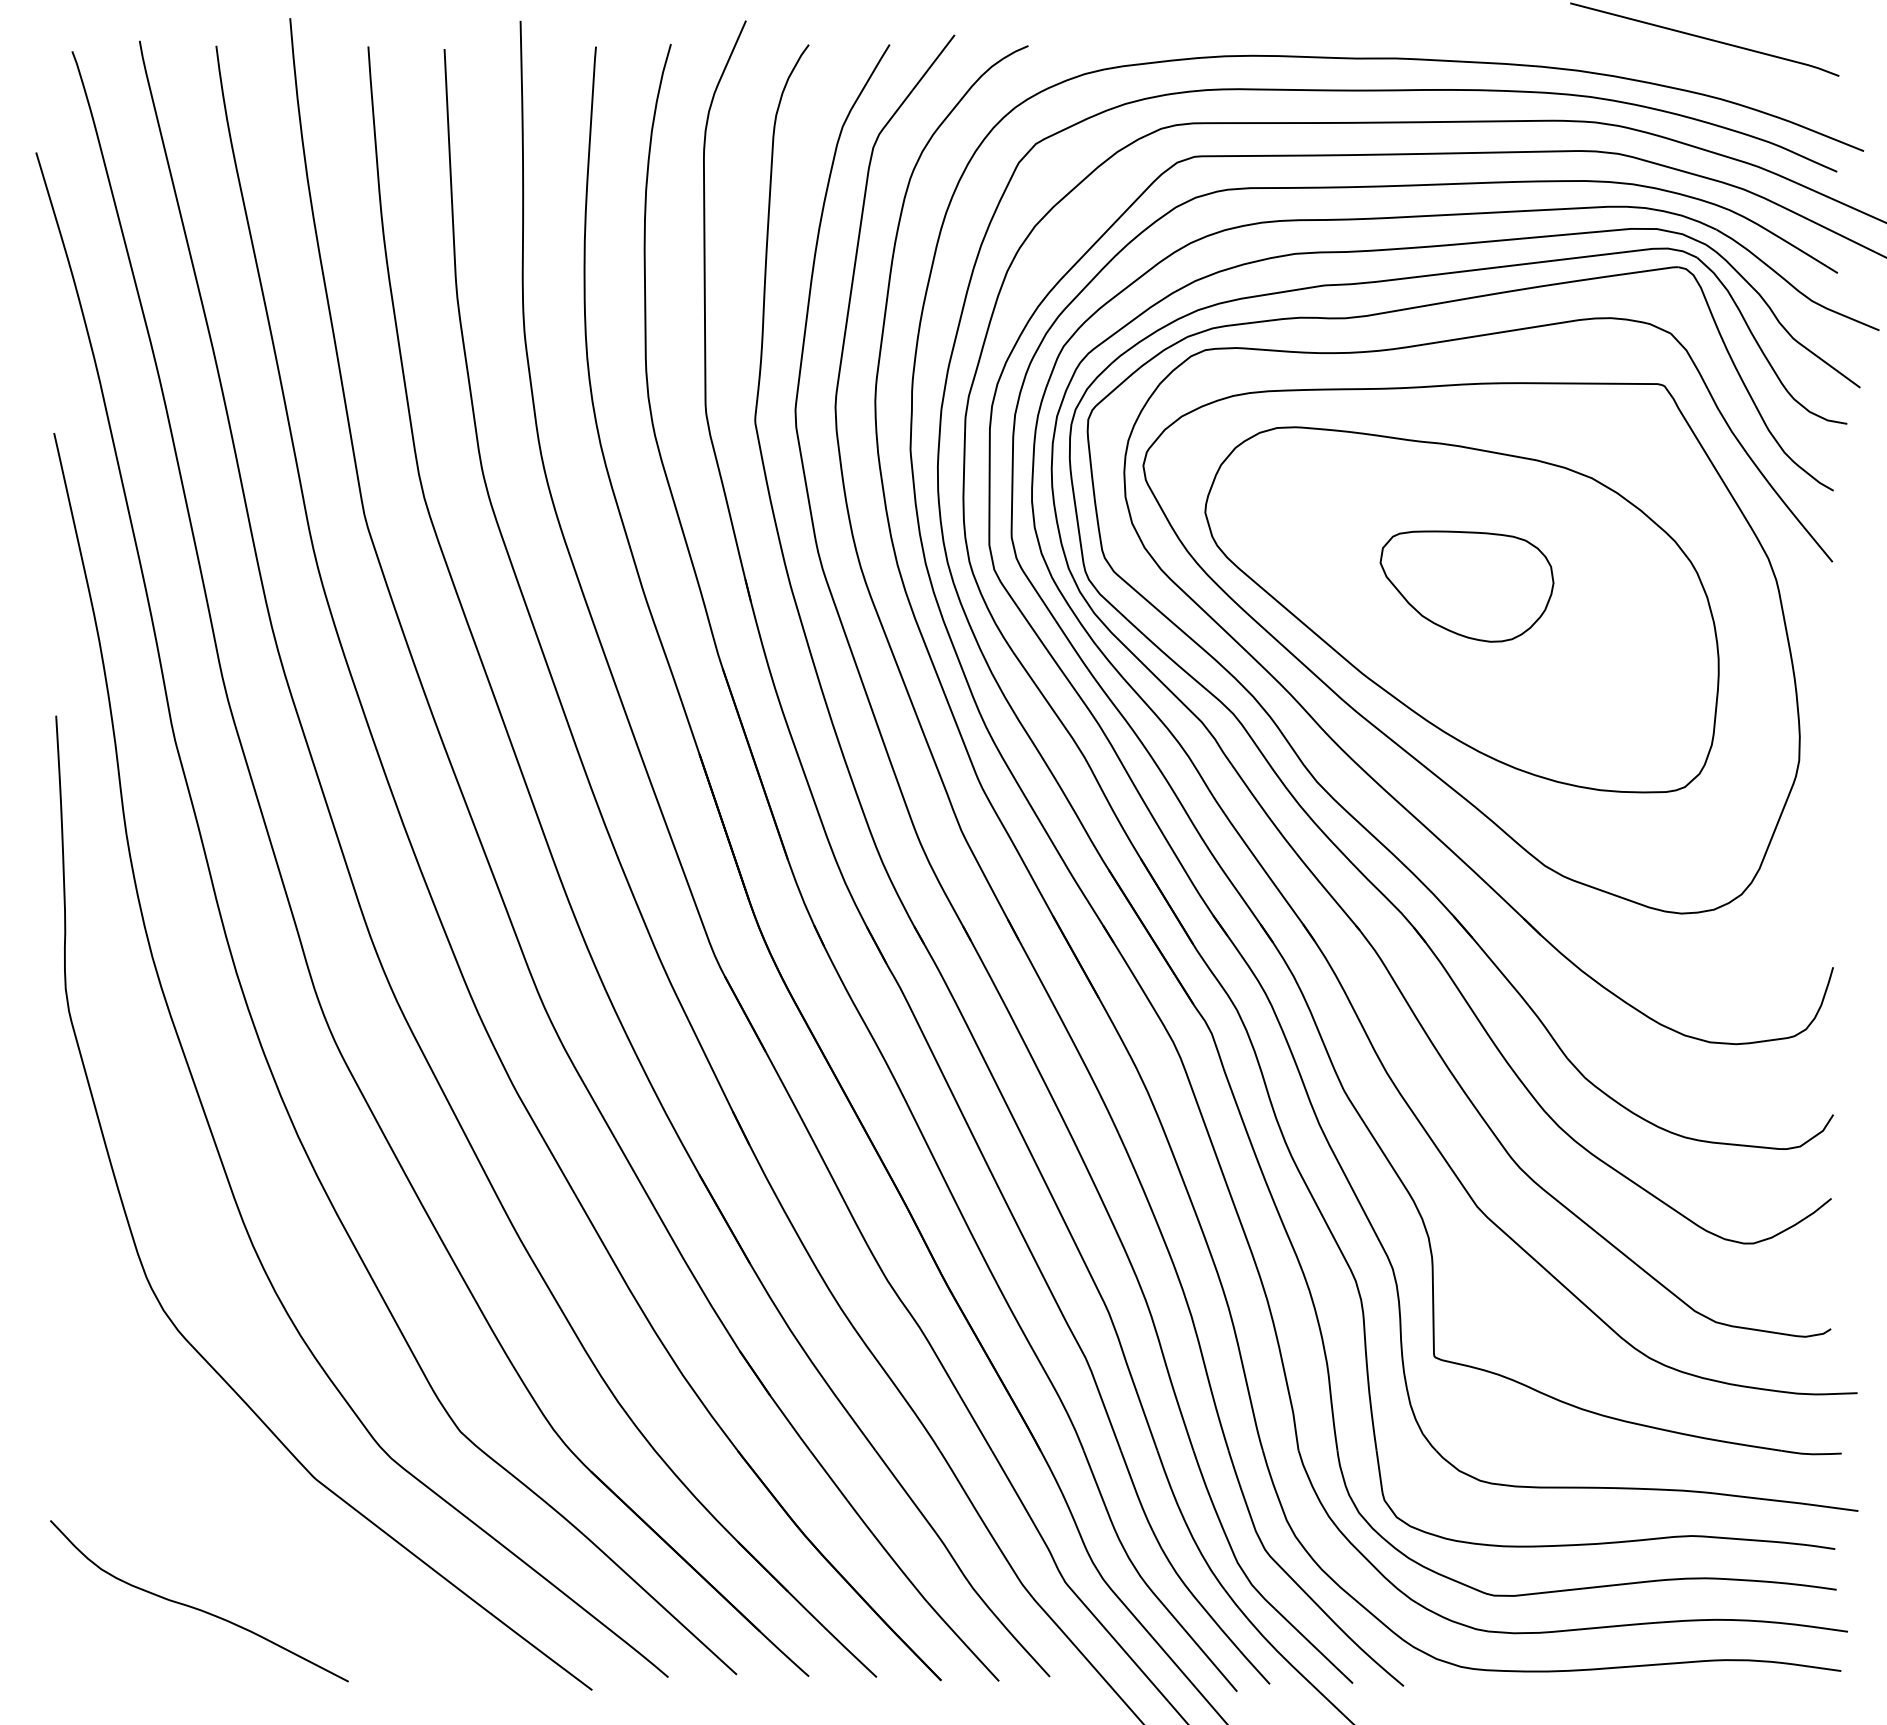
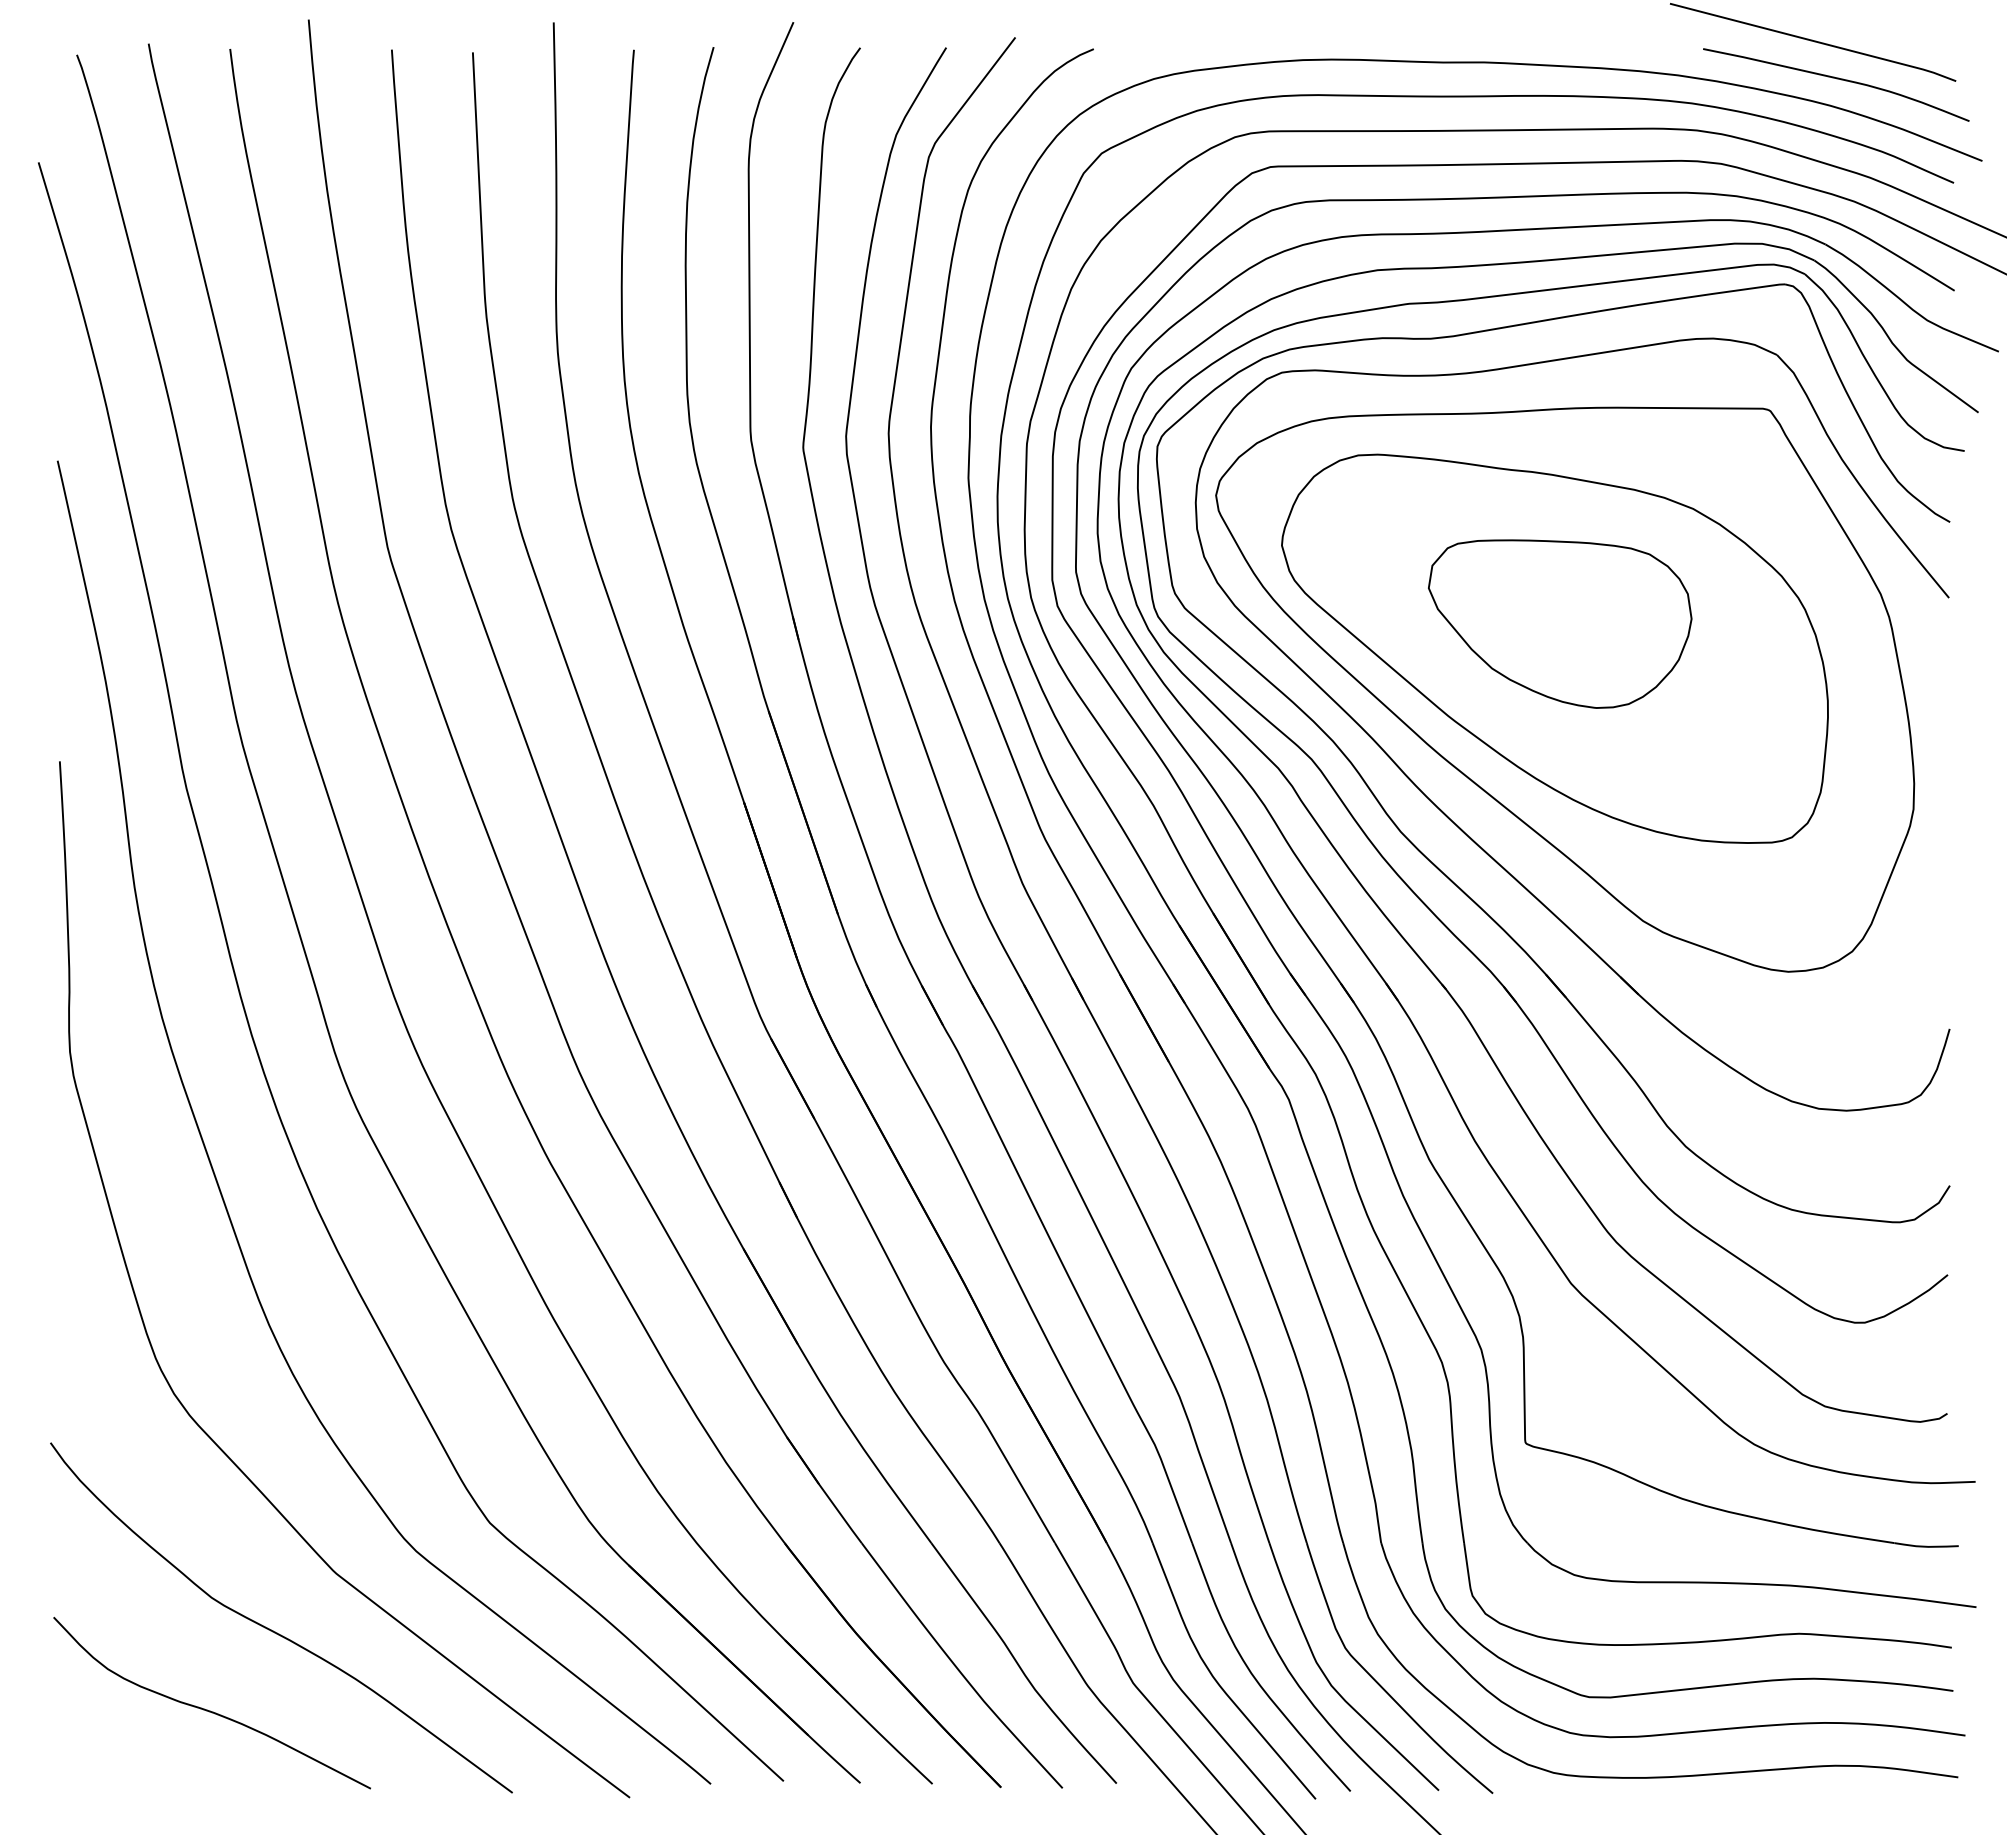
curve: (1726, 74) -> (1836, 79), added
part: (1467, 586) -> (1560, 623), size x1.43
curve: (258, 1533) -> (275, 1631), added

